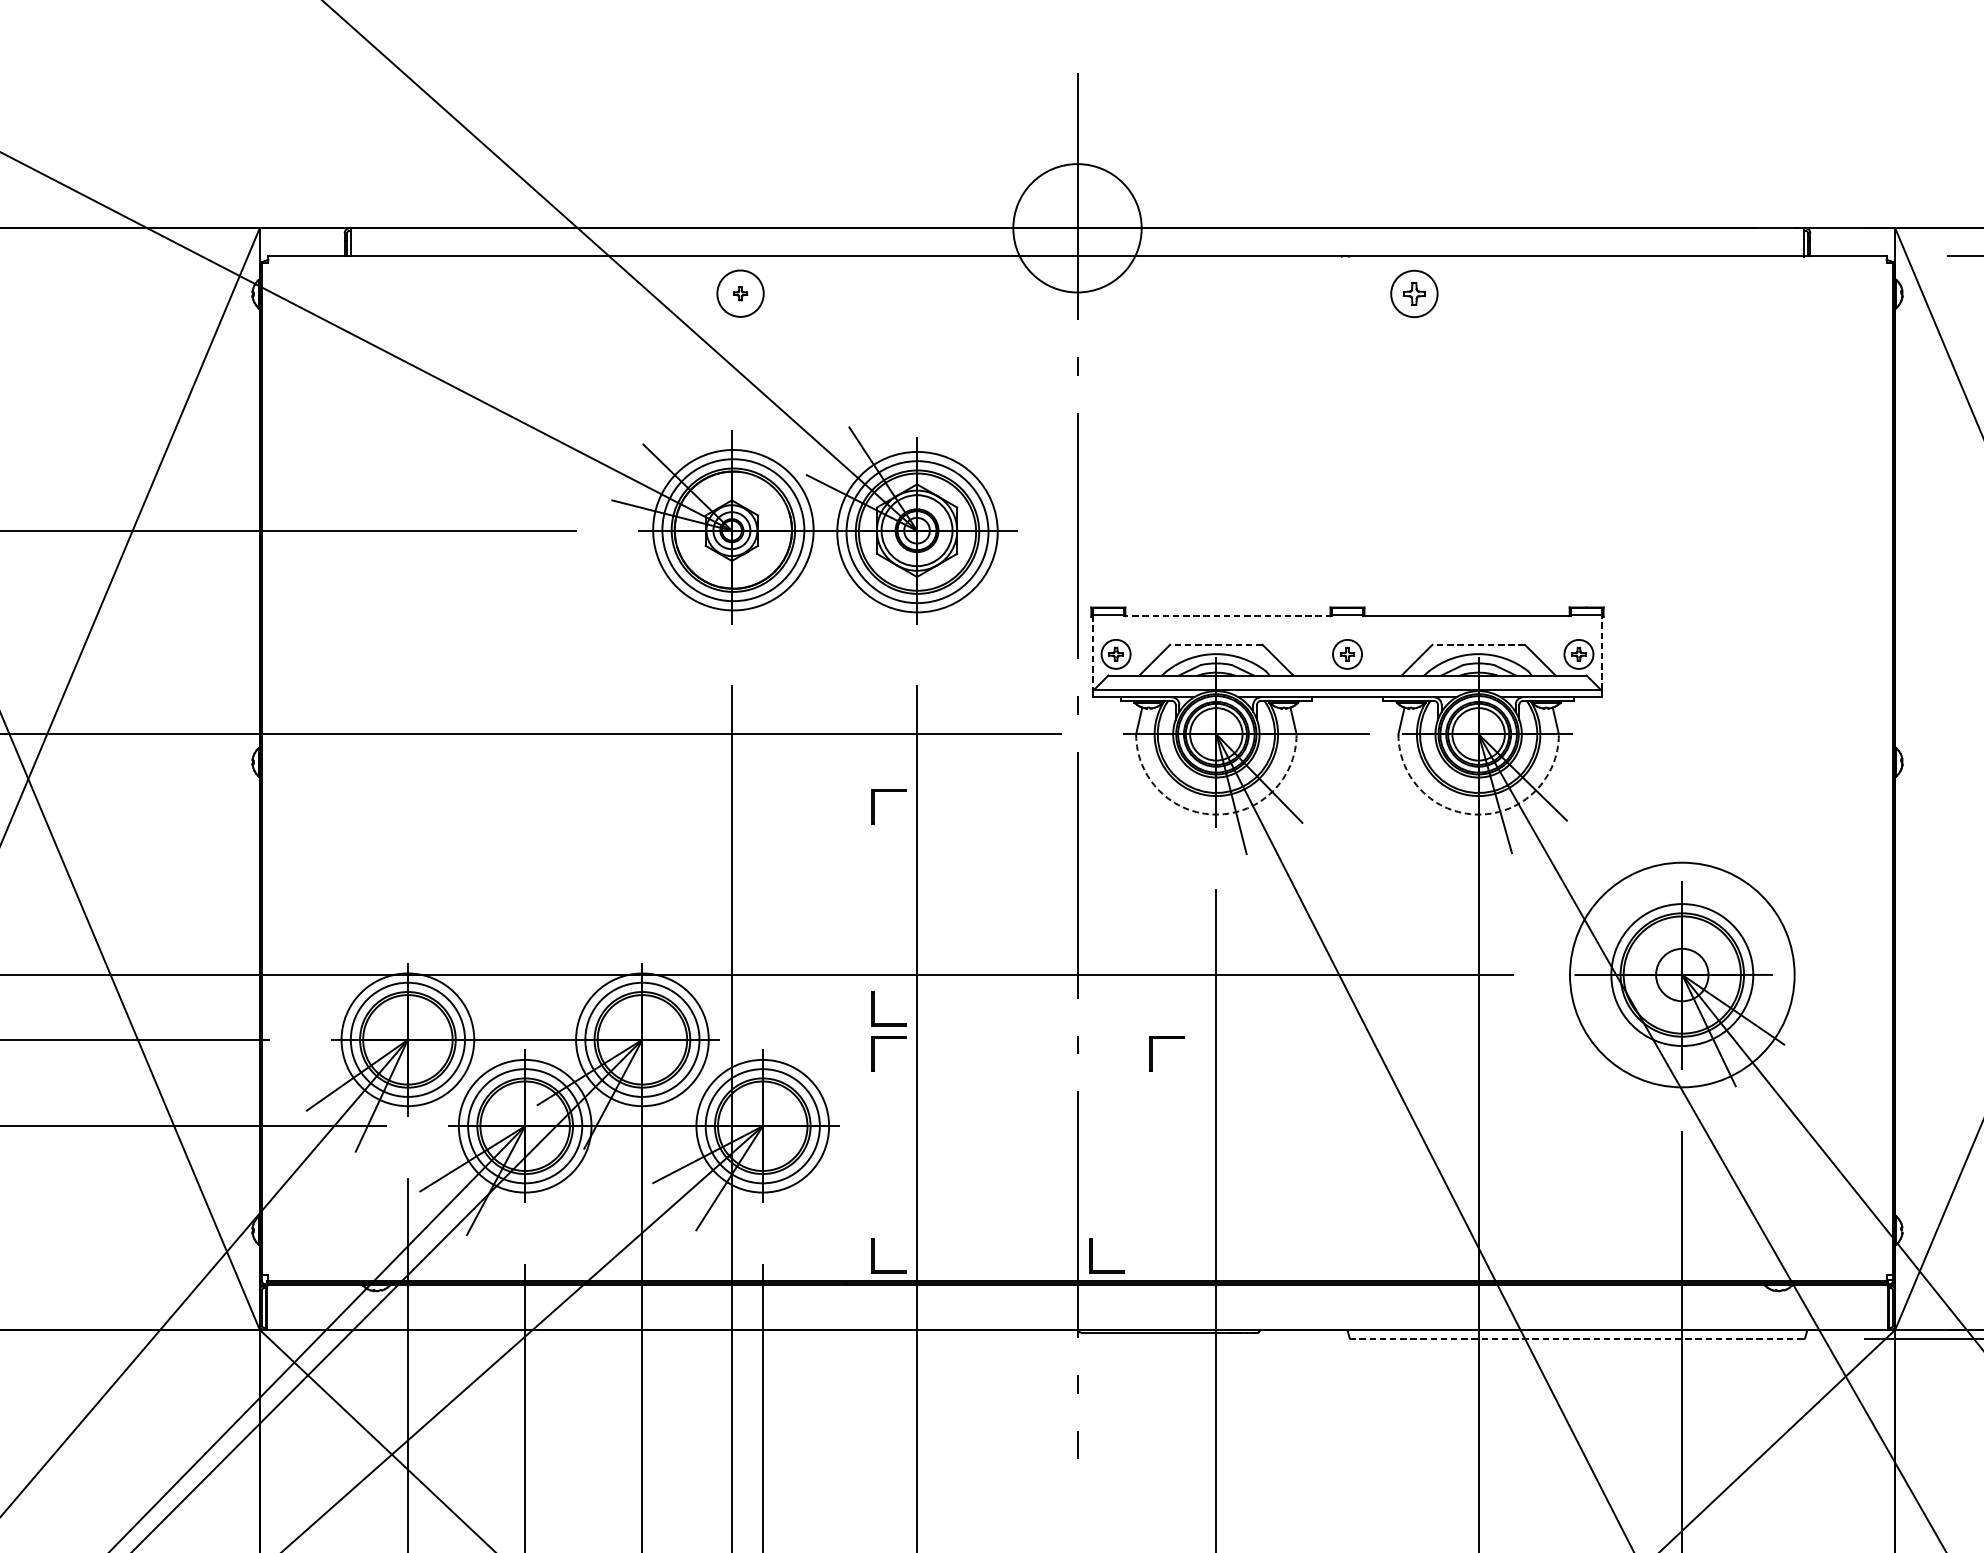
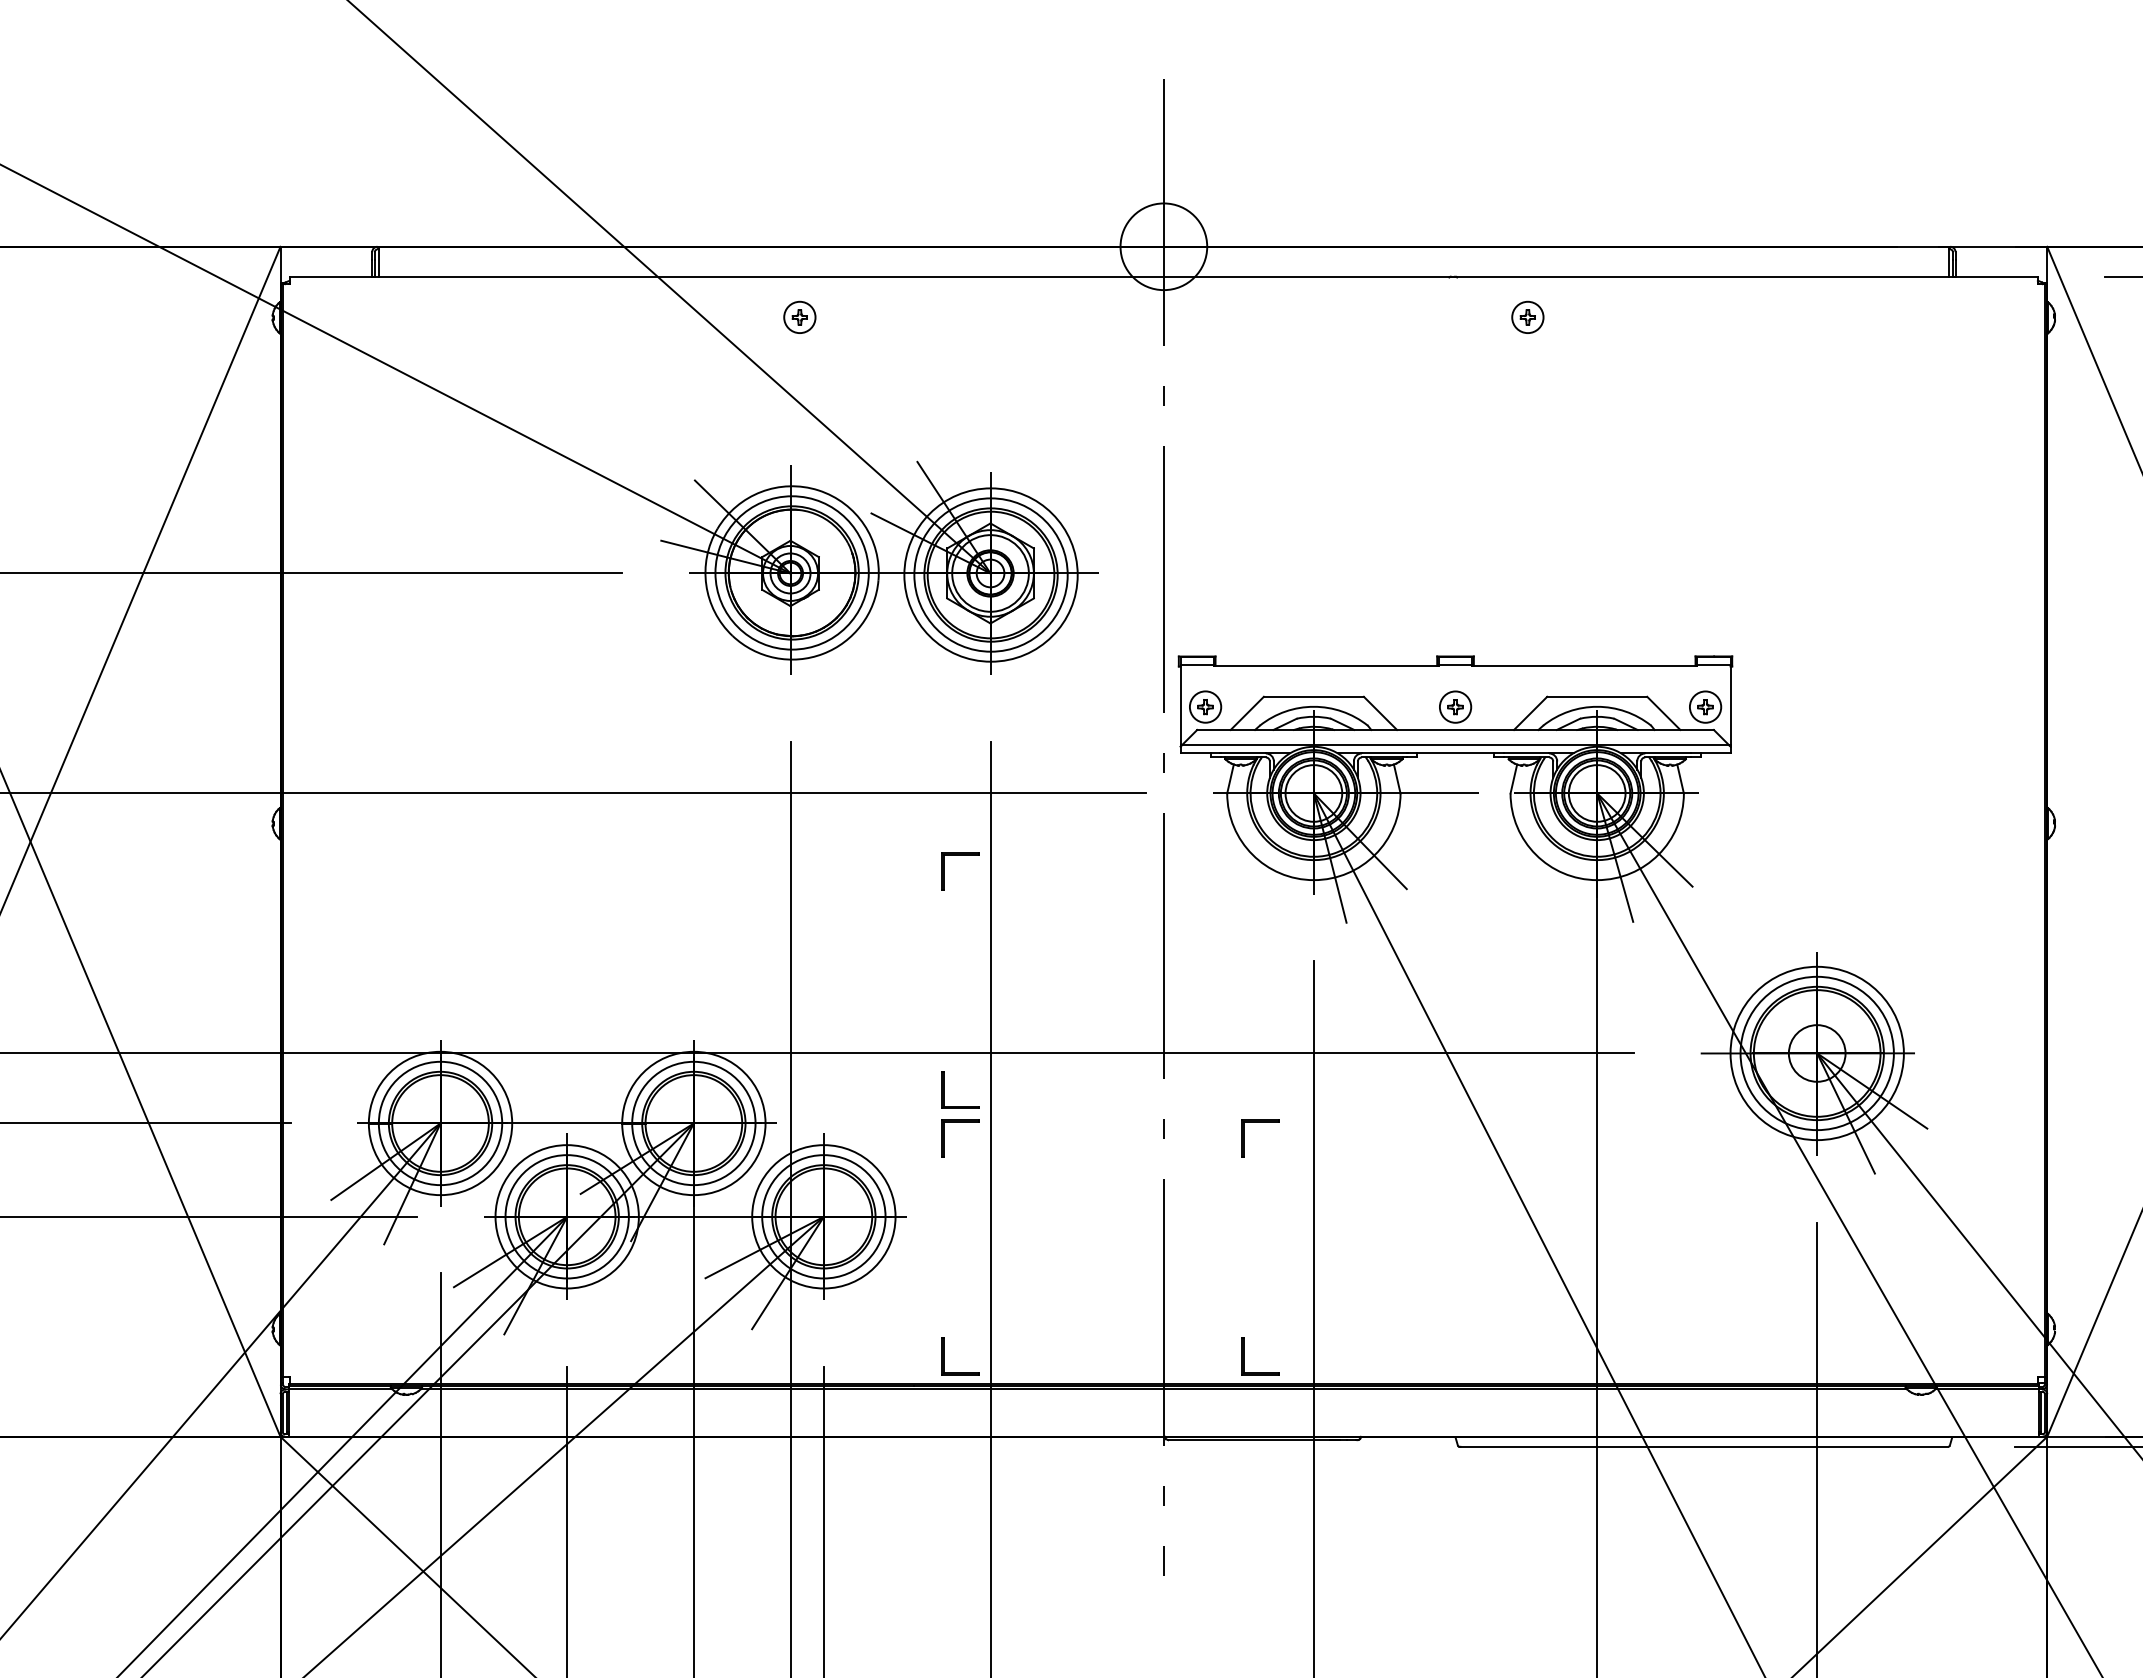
circle: (1077, 228) -> (1163, 246), size x0.62
part: (1414, 292) -> (1527, 316), size x0.62
circle: (740, 293) -> (799, 317), size x0.62
line: (1228, 615) -> (1326, 665), dashed -> solid
line: (1216, 644) -> (1313, 696), dashed -> solid
line: (1477, 644) -> (1596, 696), dashed -> solid
line: (1602, 651) -> (1730, 704), dashed -> solid
line: (1092, 652) -> (1180, 705), dashed -> solid
arc: (1216, 814) -> (1313, 880), dashed -> solid
arc: (1478, 814) -> (1597, 880), dashed -> solid
circle: (1681, 975) -> (1816, 1053), size x0.71
part: (1091, 1255) -> (1244, 1356), moved
line: (1577, 1338) -> (1704, 1446), dashed -> solid

